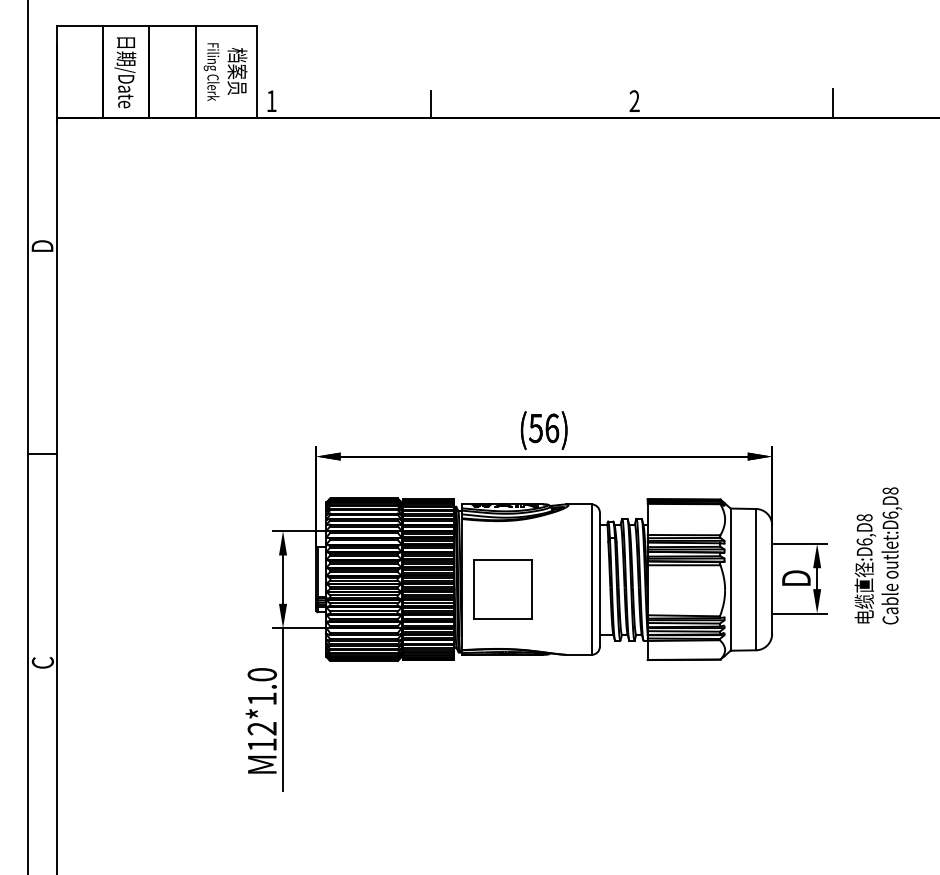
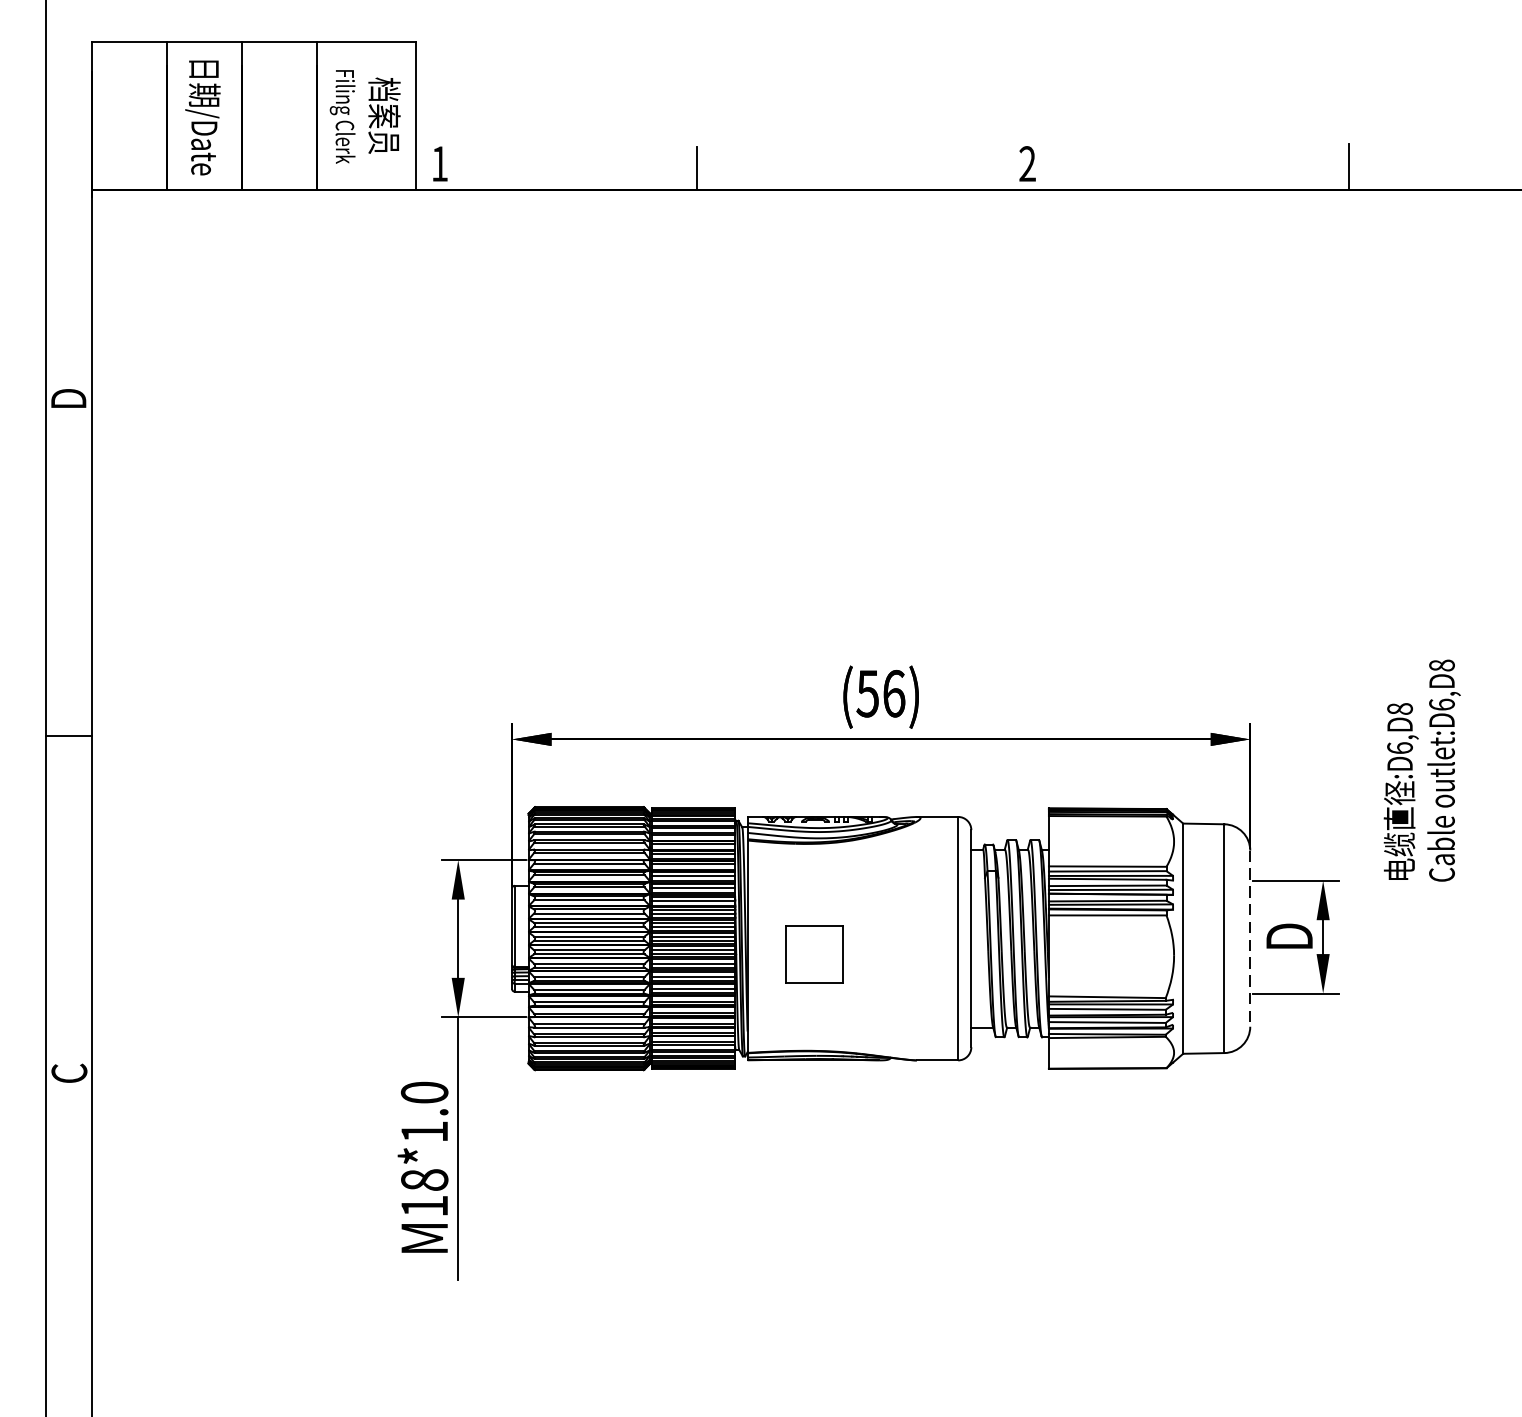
text: (878, 555) -> (1422, 770), moved
line: (772, 580) -> (1250, 940), solid -> dashed
part: (502, 589) -> (813, 954), size x0.6
text: (261, 728) -> (423, 1179), M12*1.0 -> M18*1.0

